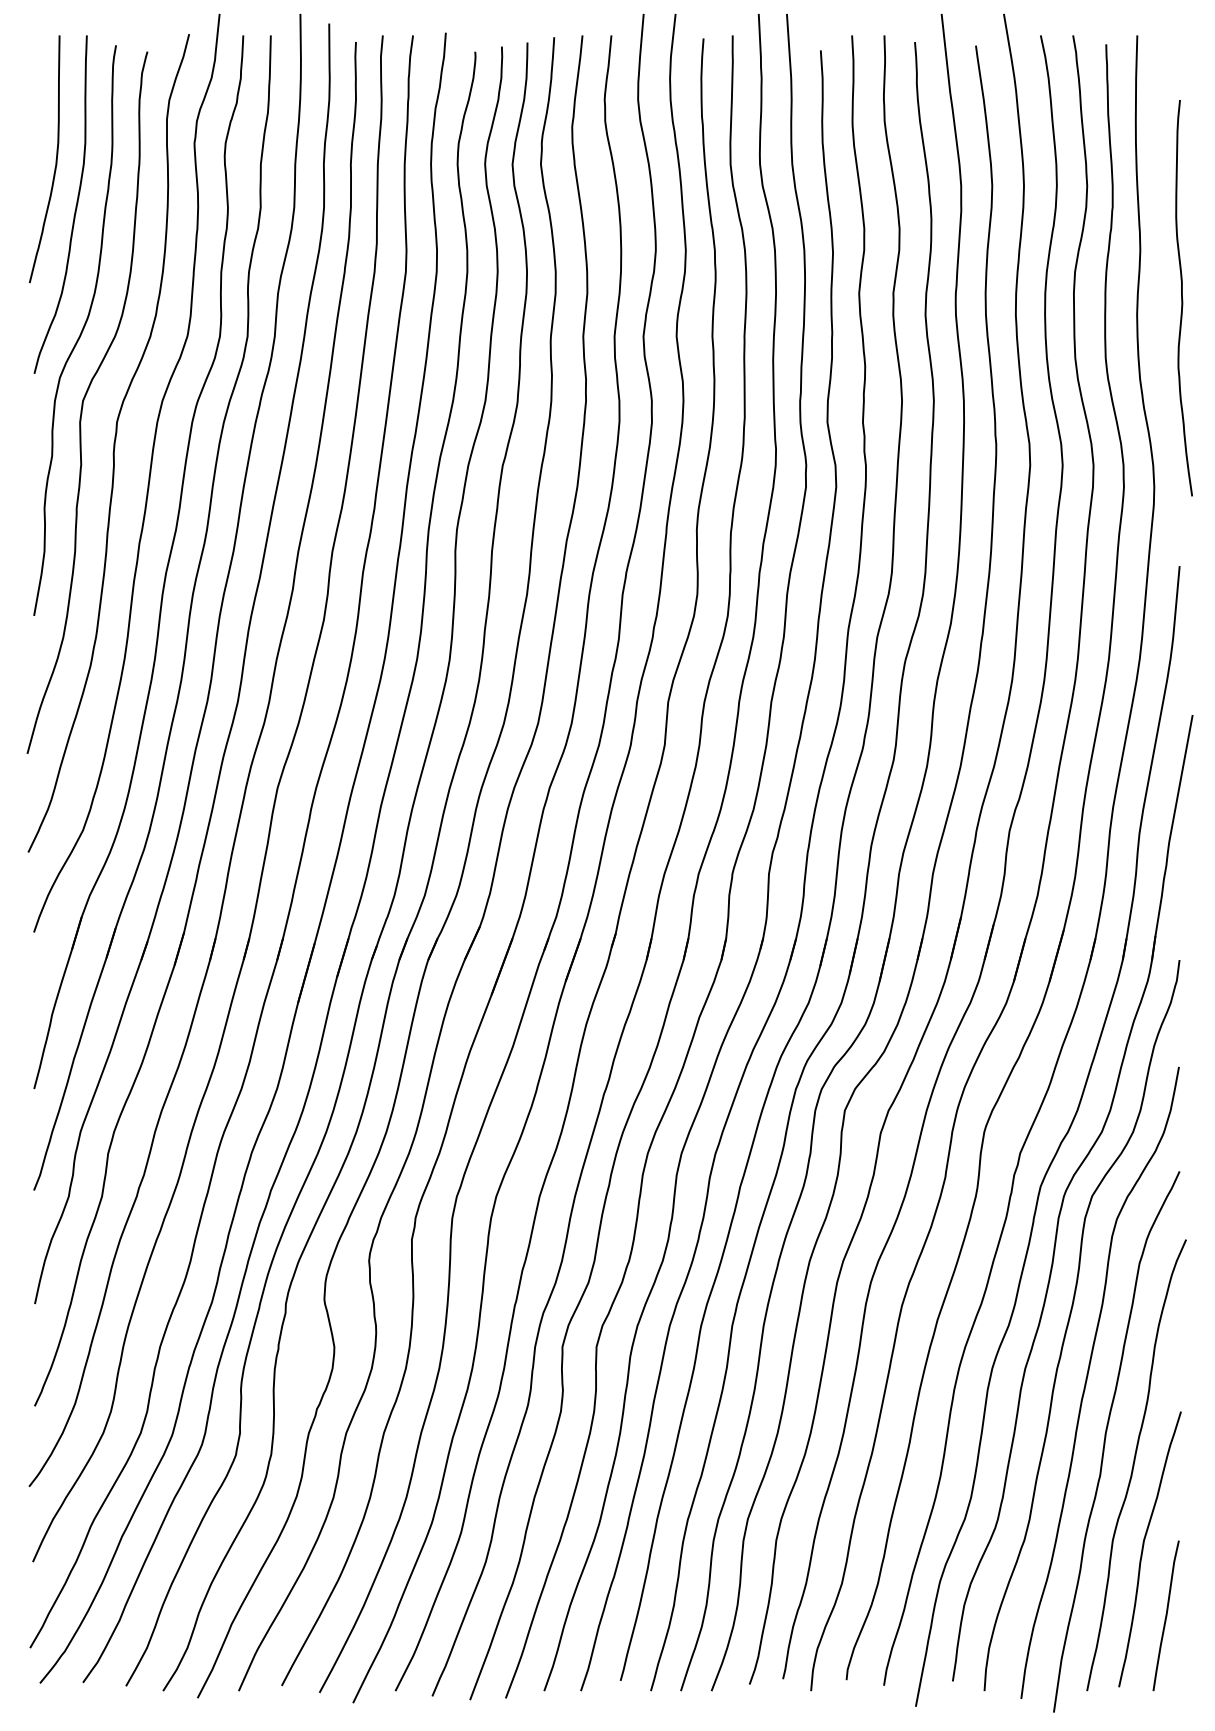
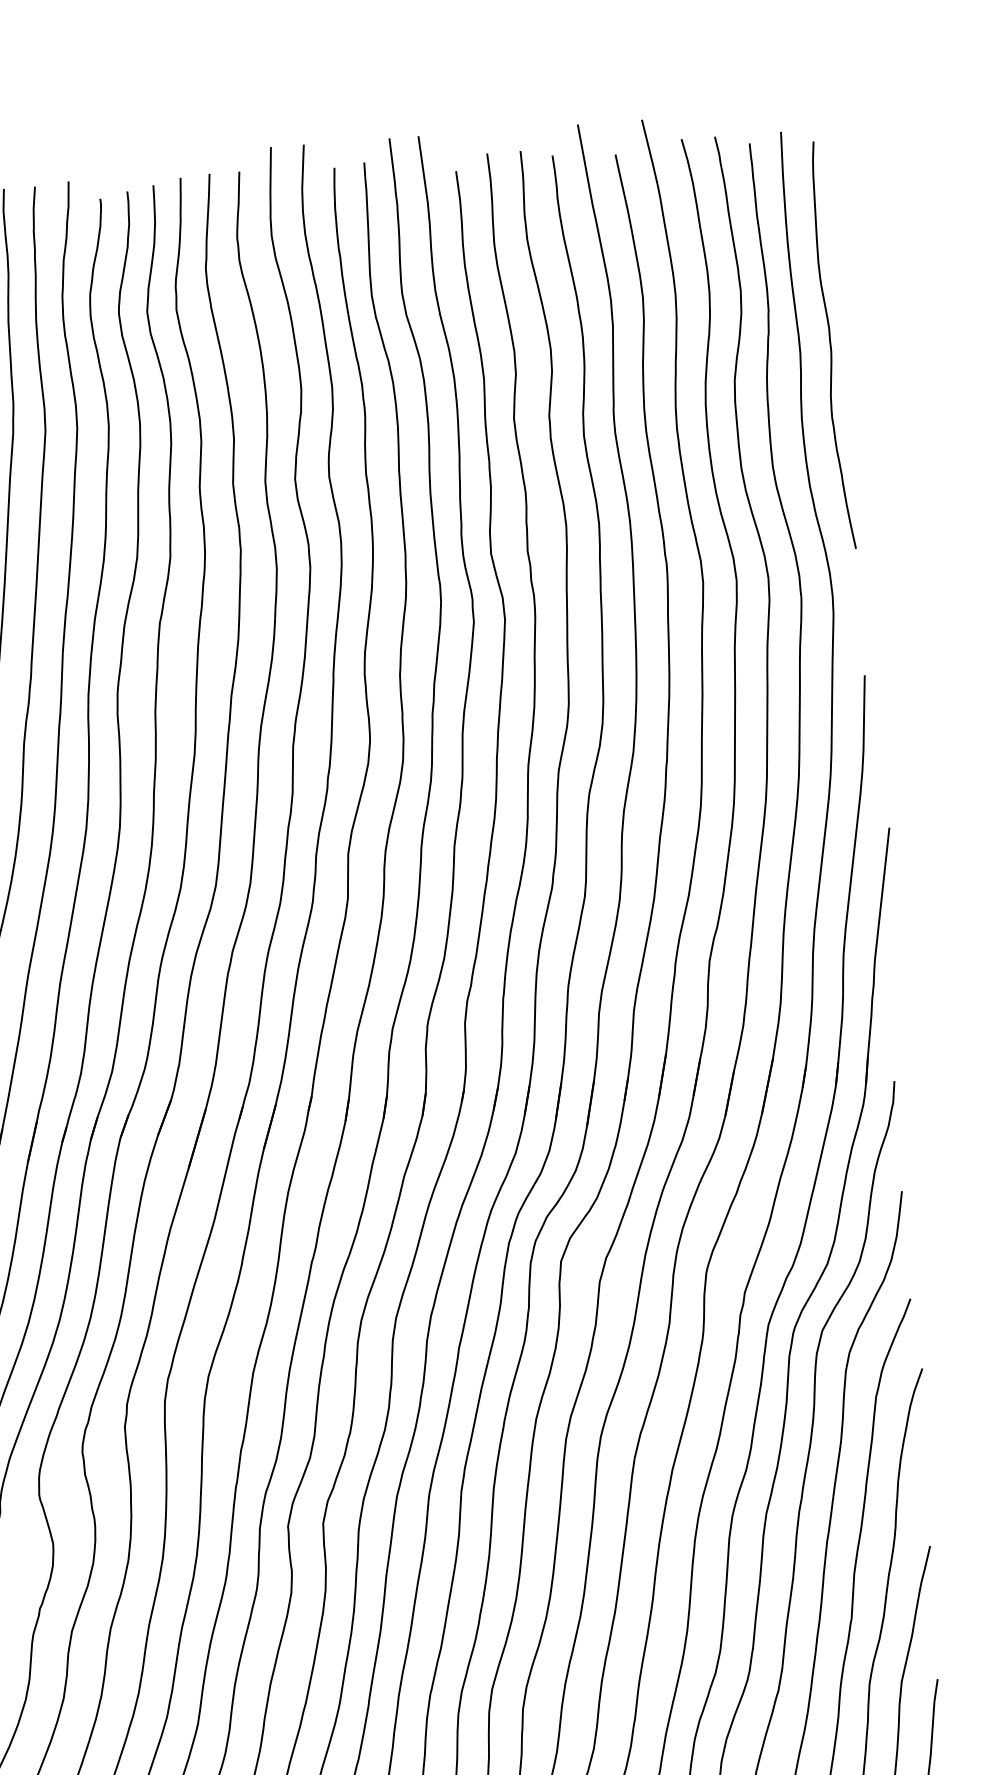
curve: (1182, 298) -> (831, 345), moved

